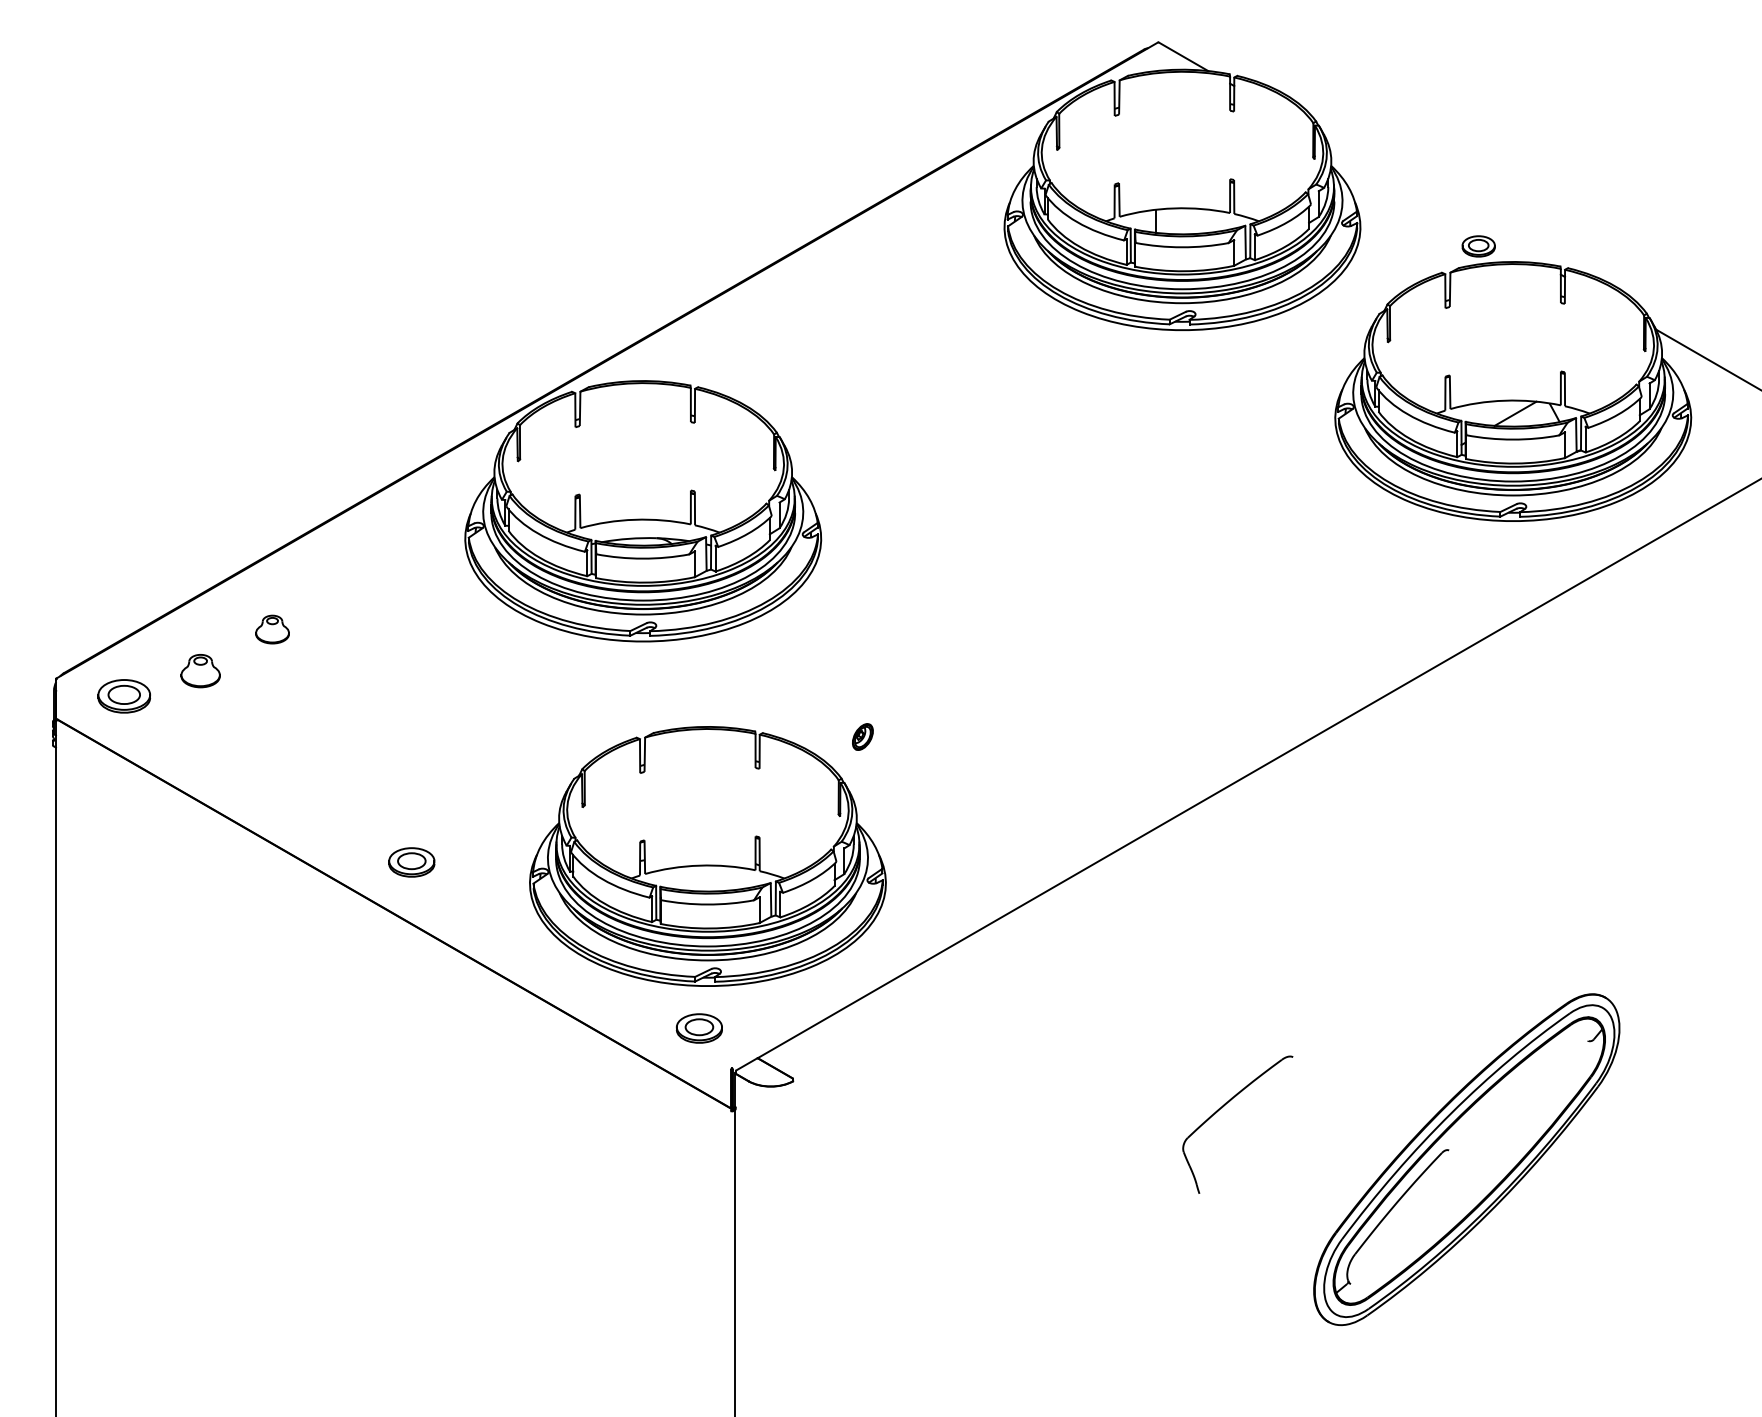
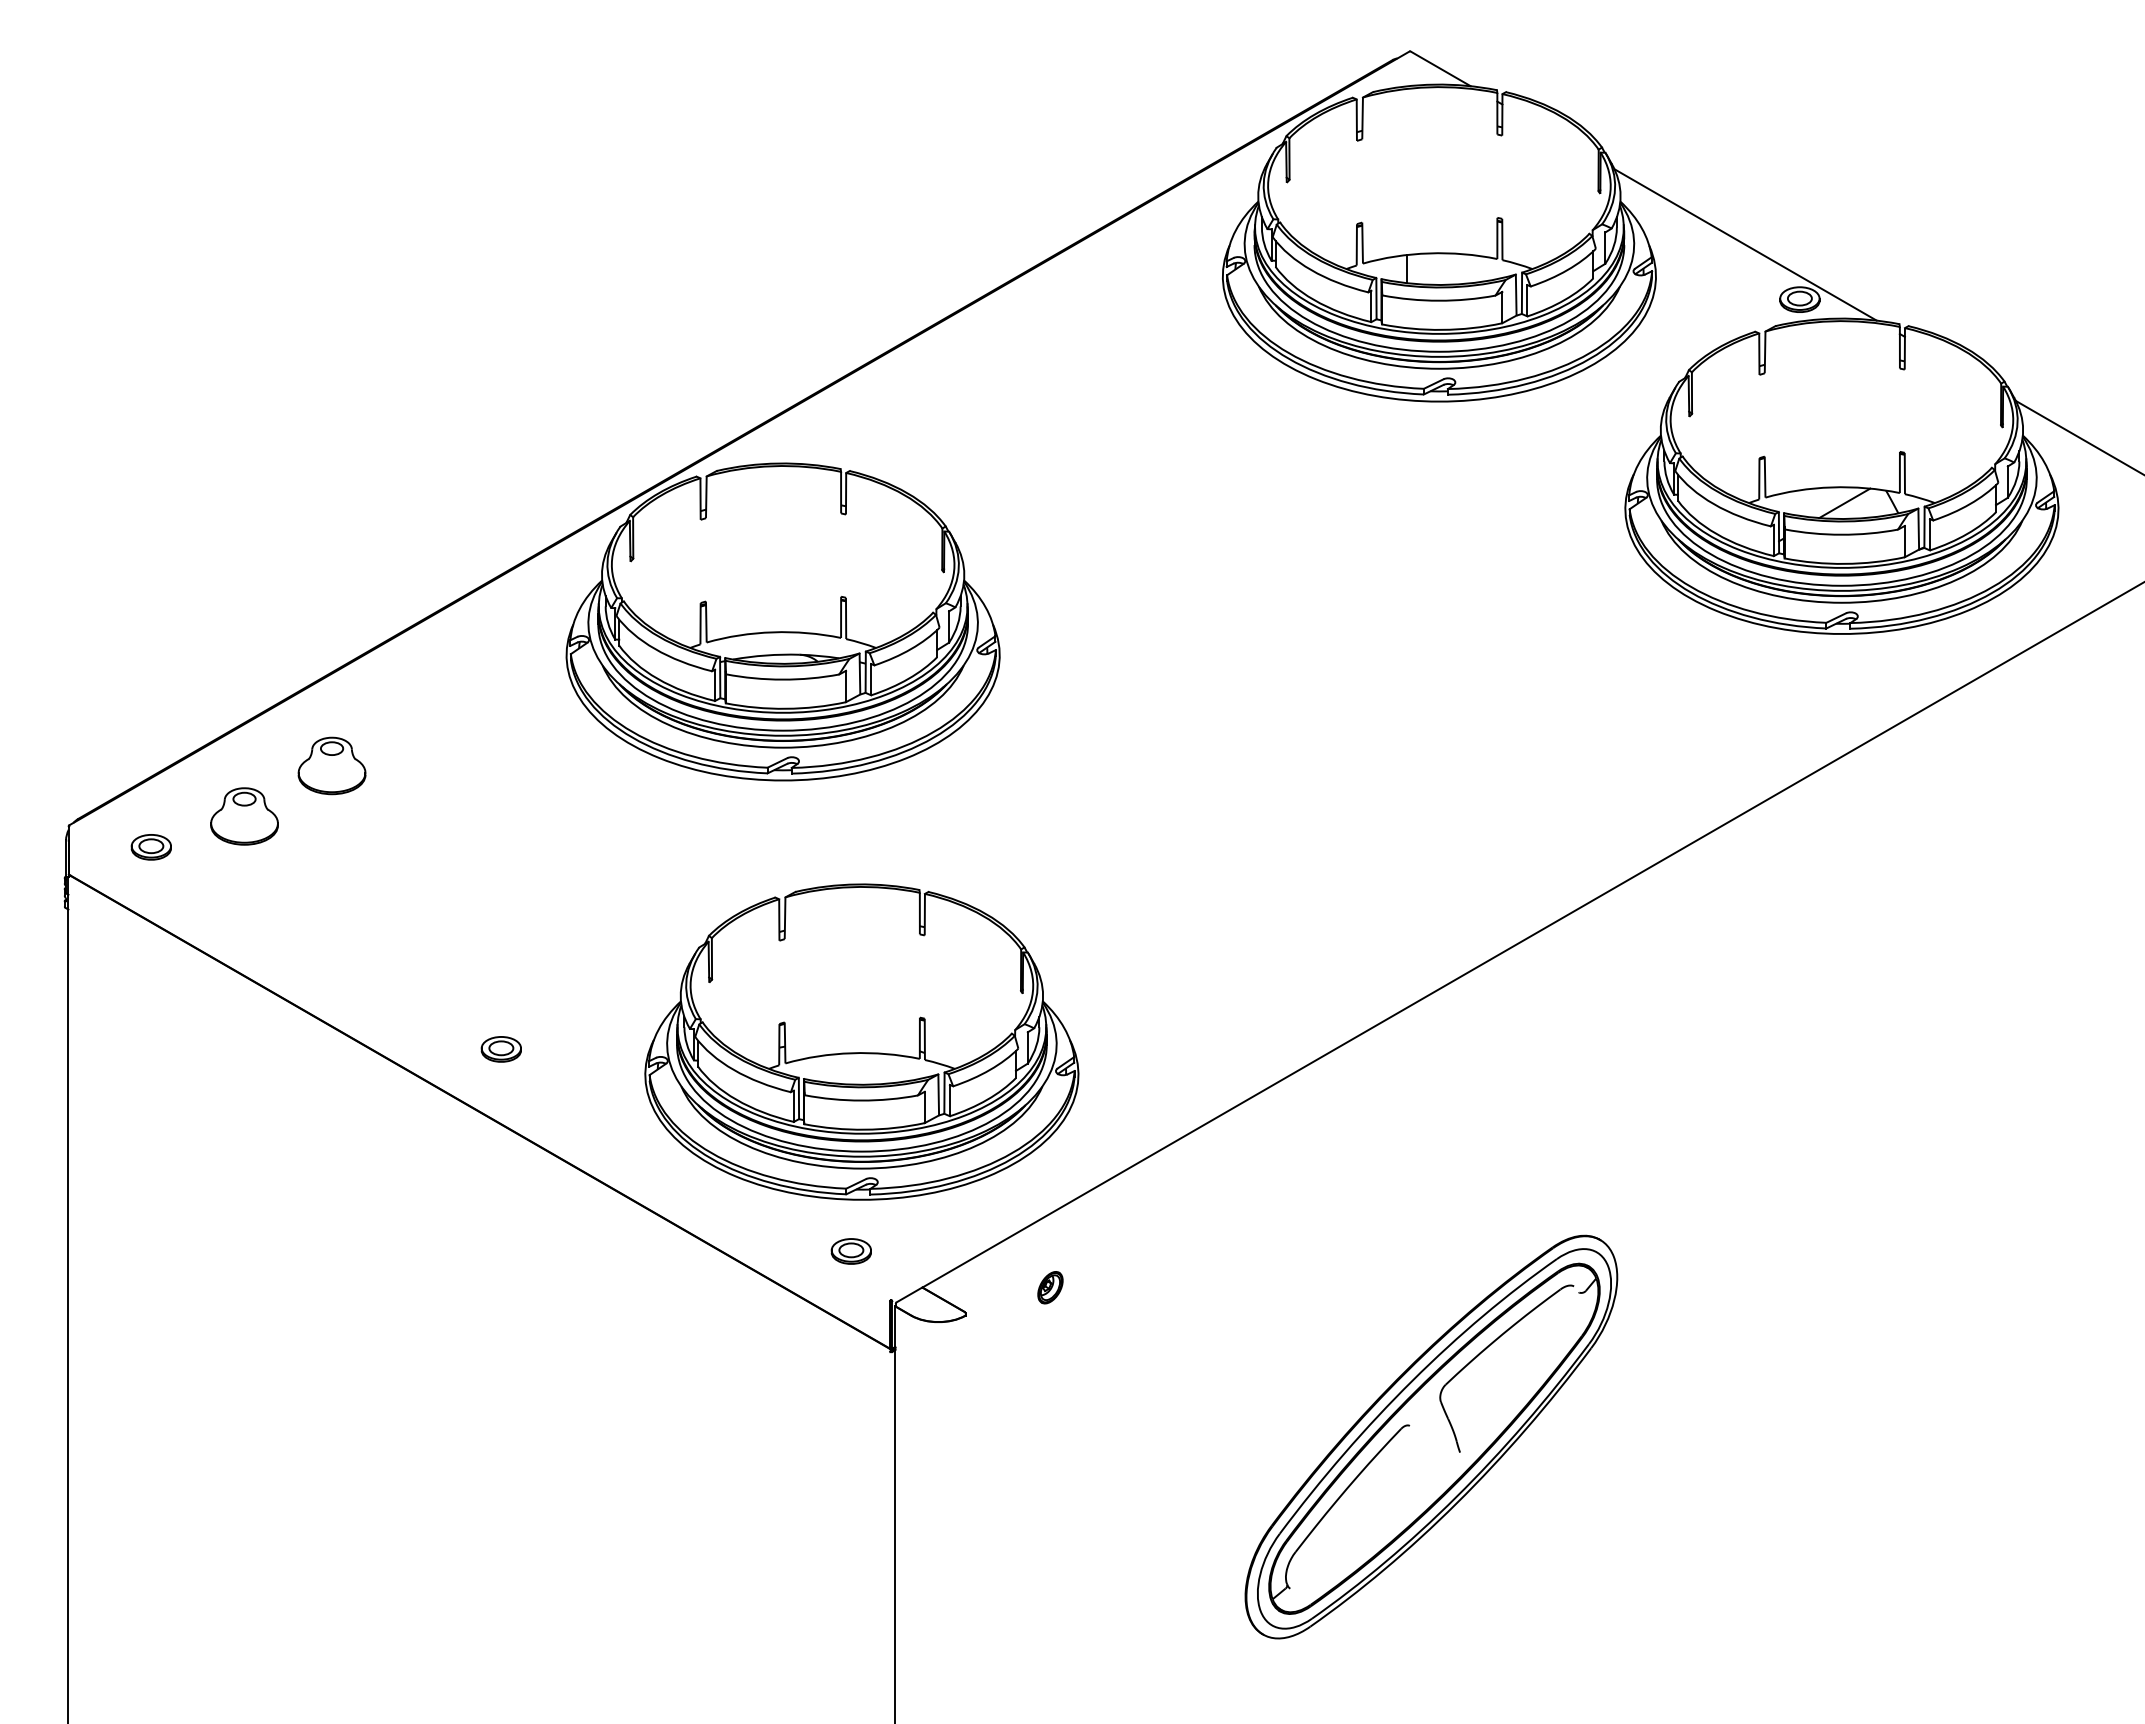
line: (1434, 201) -> (1745, 244), added
part: (272, 629) -> (331, 765), size x1.67
part: (200, 671) -> (244, 816), size x1.43
part: (123, 696) -> (150, 847), size x0.62
part: (862, 736) -> (1050, 1287), moved
part: (410, 862) -> (500, 1049), size x0.71
part: (698, 1028) -> (850, 1251), size x0.71
part: (1466, 1159) -> (1431, 1436), moved

